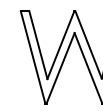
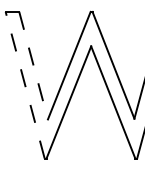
line: (38, 45) -> (33, 66), solid -> dashed
line: (33, 57) -> (25, 85), solid -> dashed

